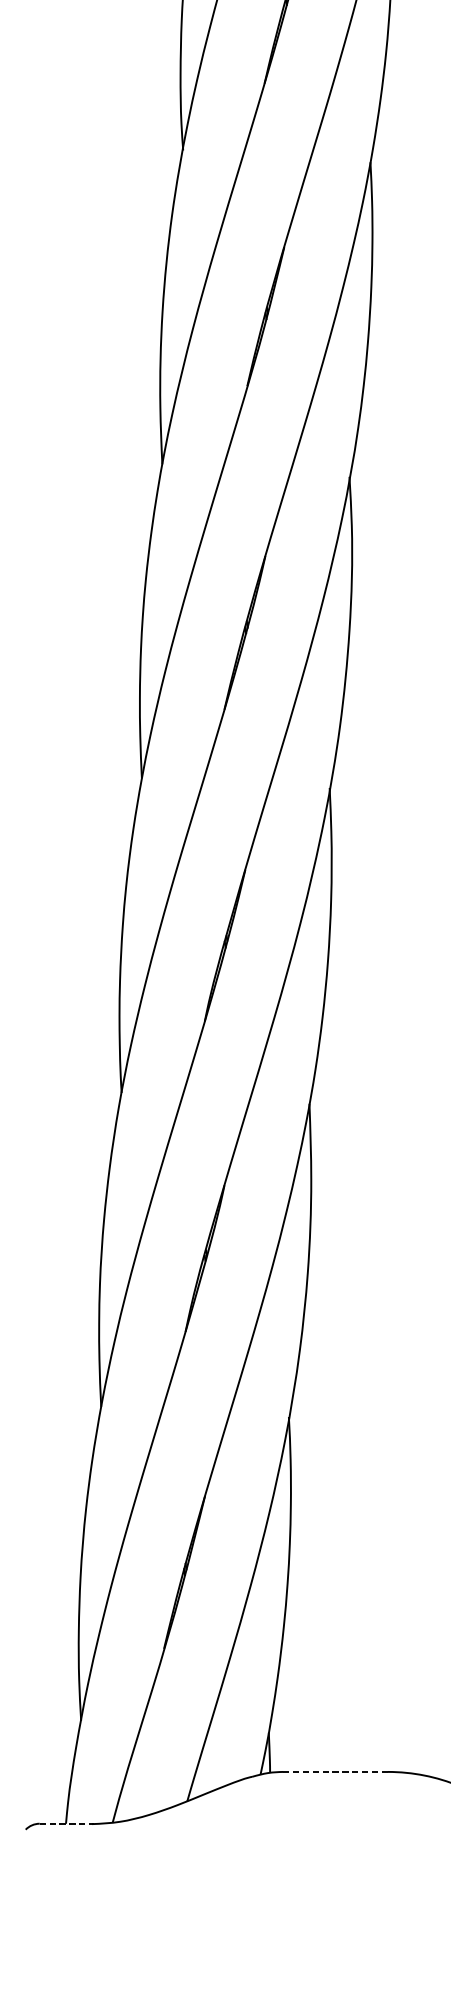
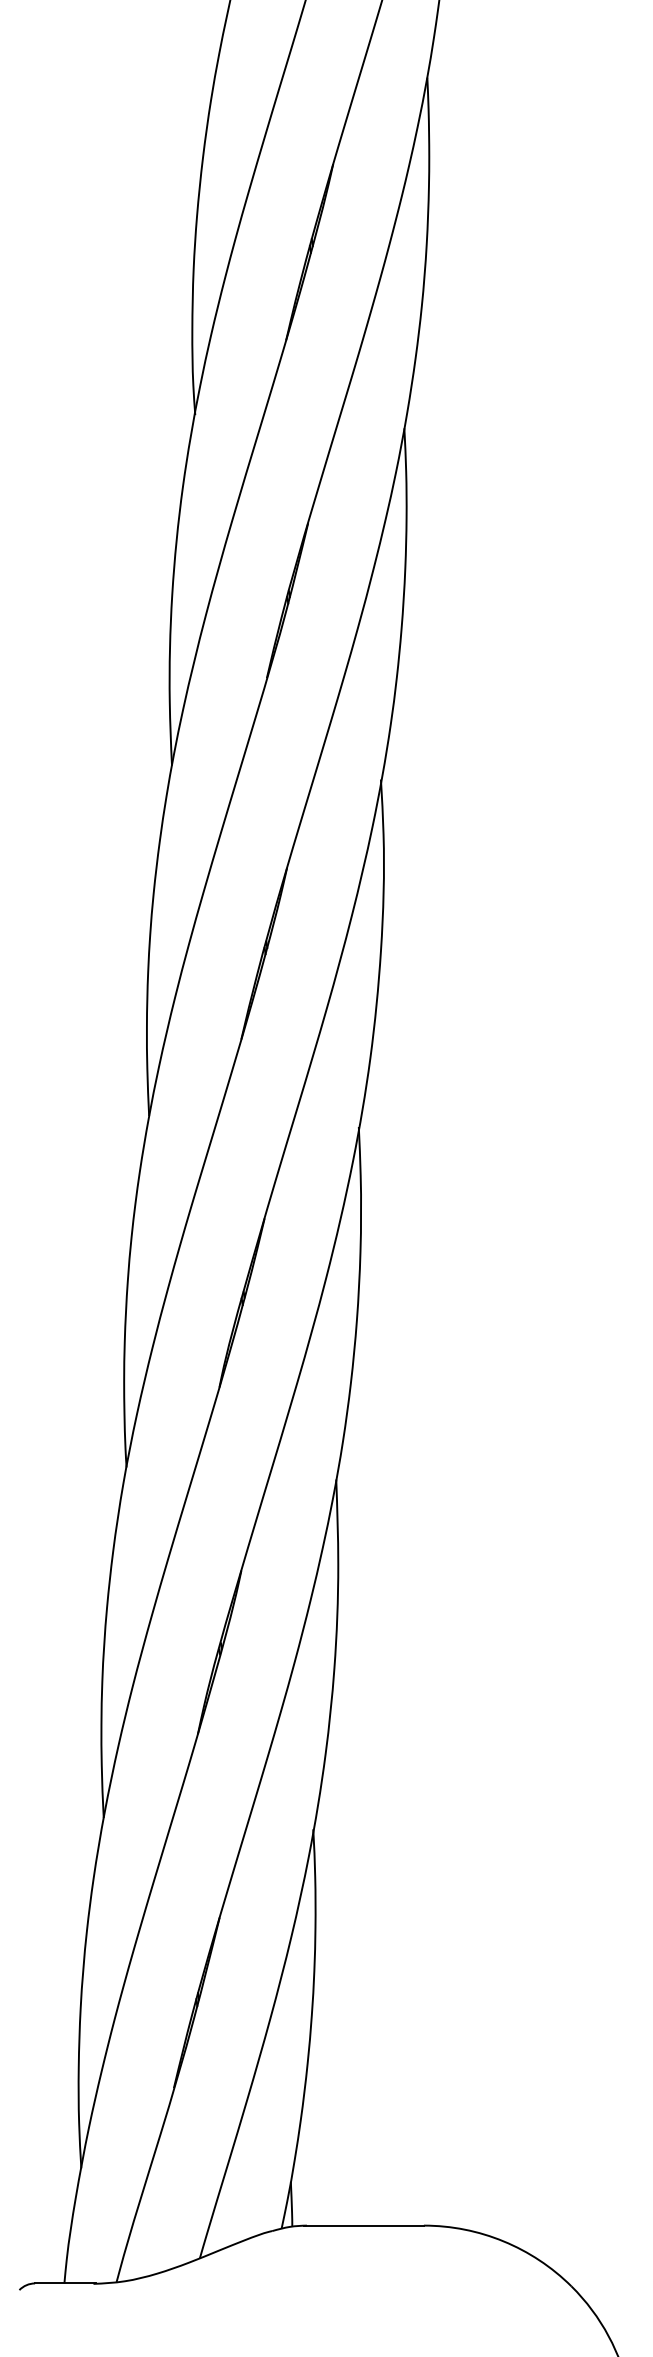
line: (333, 1771) -> (363, 2225), dashed -> solid
line: (66, 1823) -> (65, 2283), dashed -> solid

